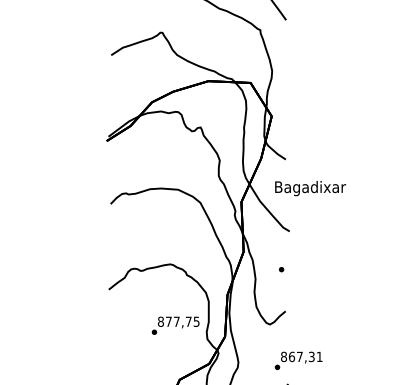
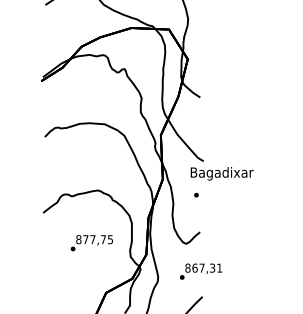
text: (310, 188) -> (222, 173), moved
text: (175, 325) -> (91, 242), moved
text: (298, 360) -> (200, 271), moved

